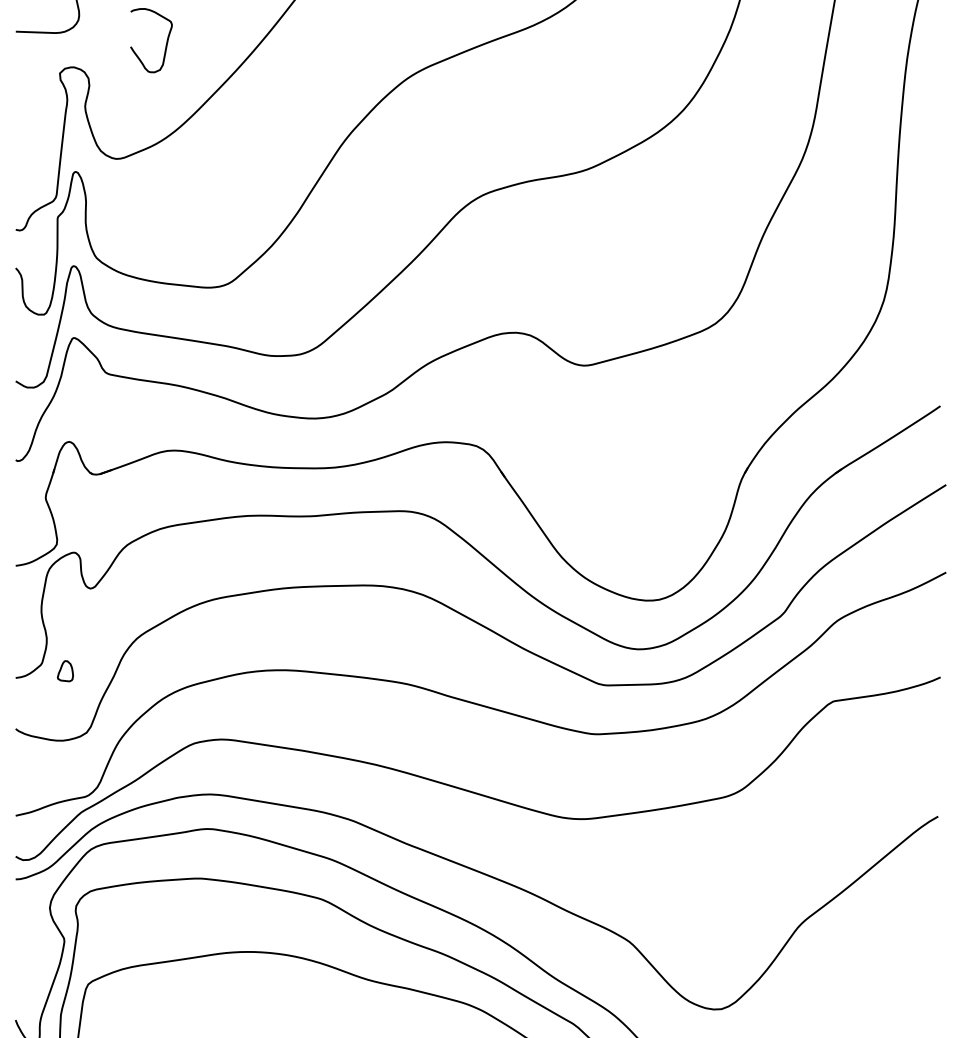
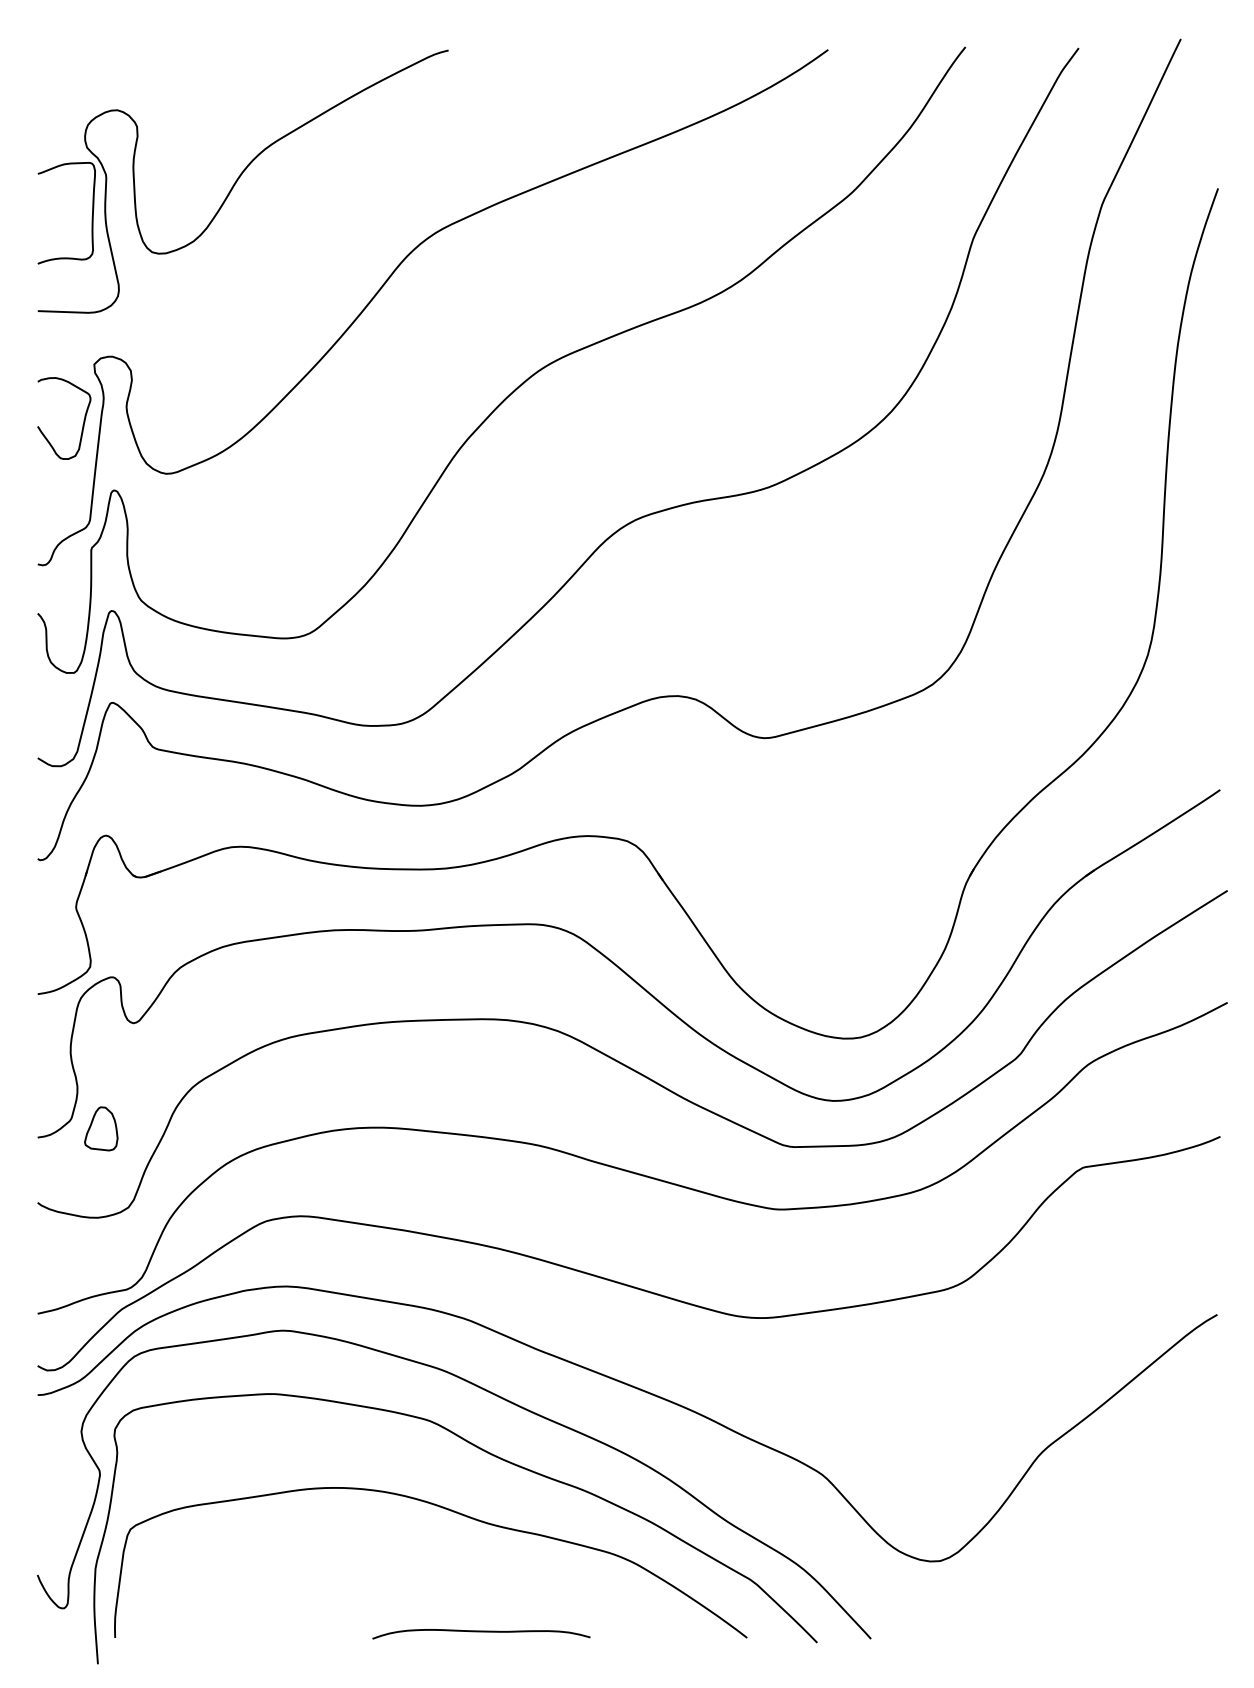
curve: (165, 45) -> (82, 424), moved
part: (65, 670) -> (101, 1128), size x1.67

